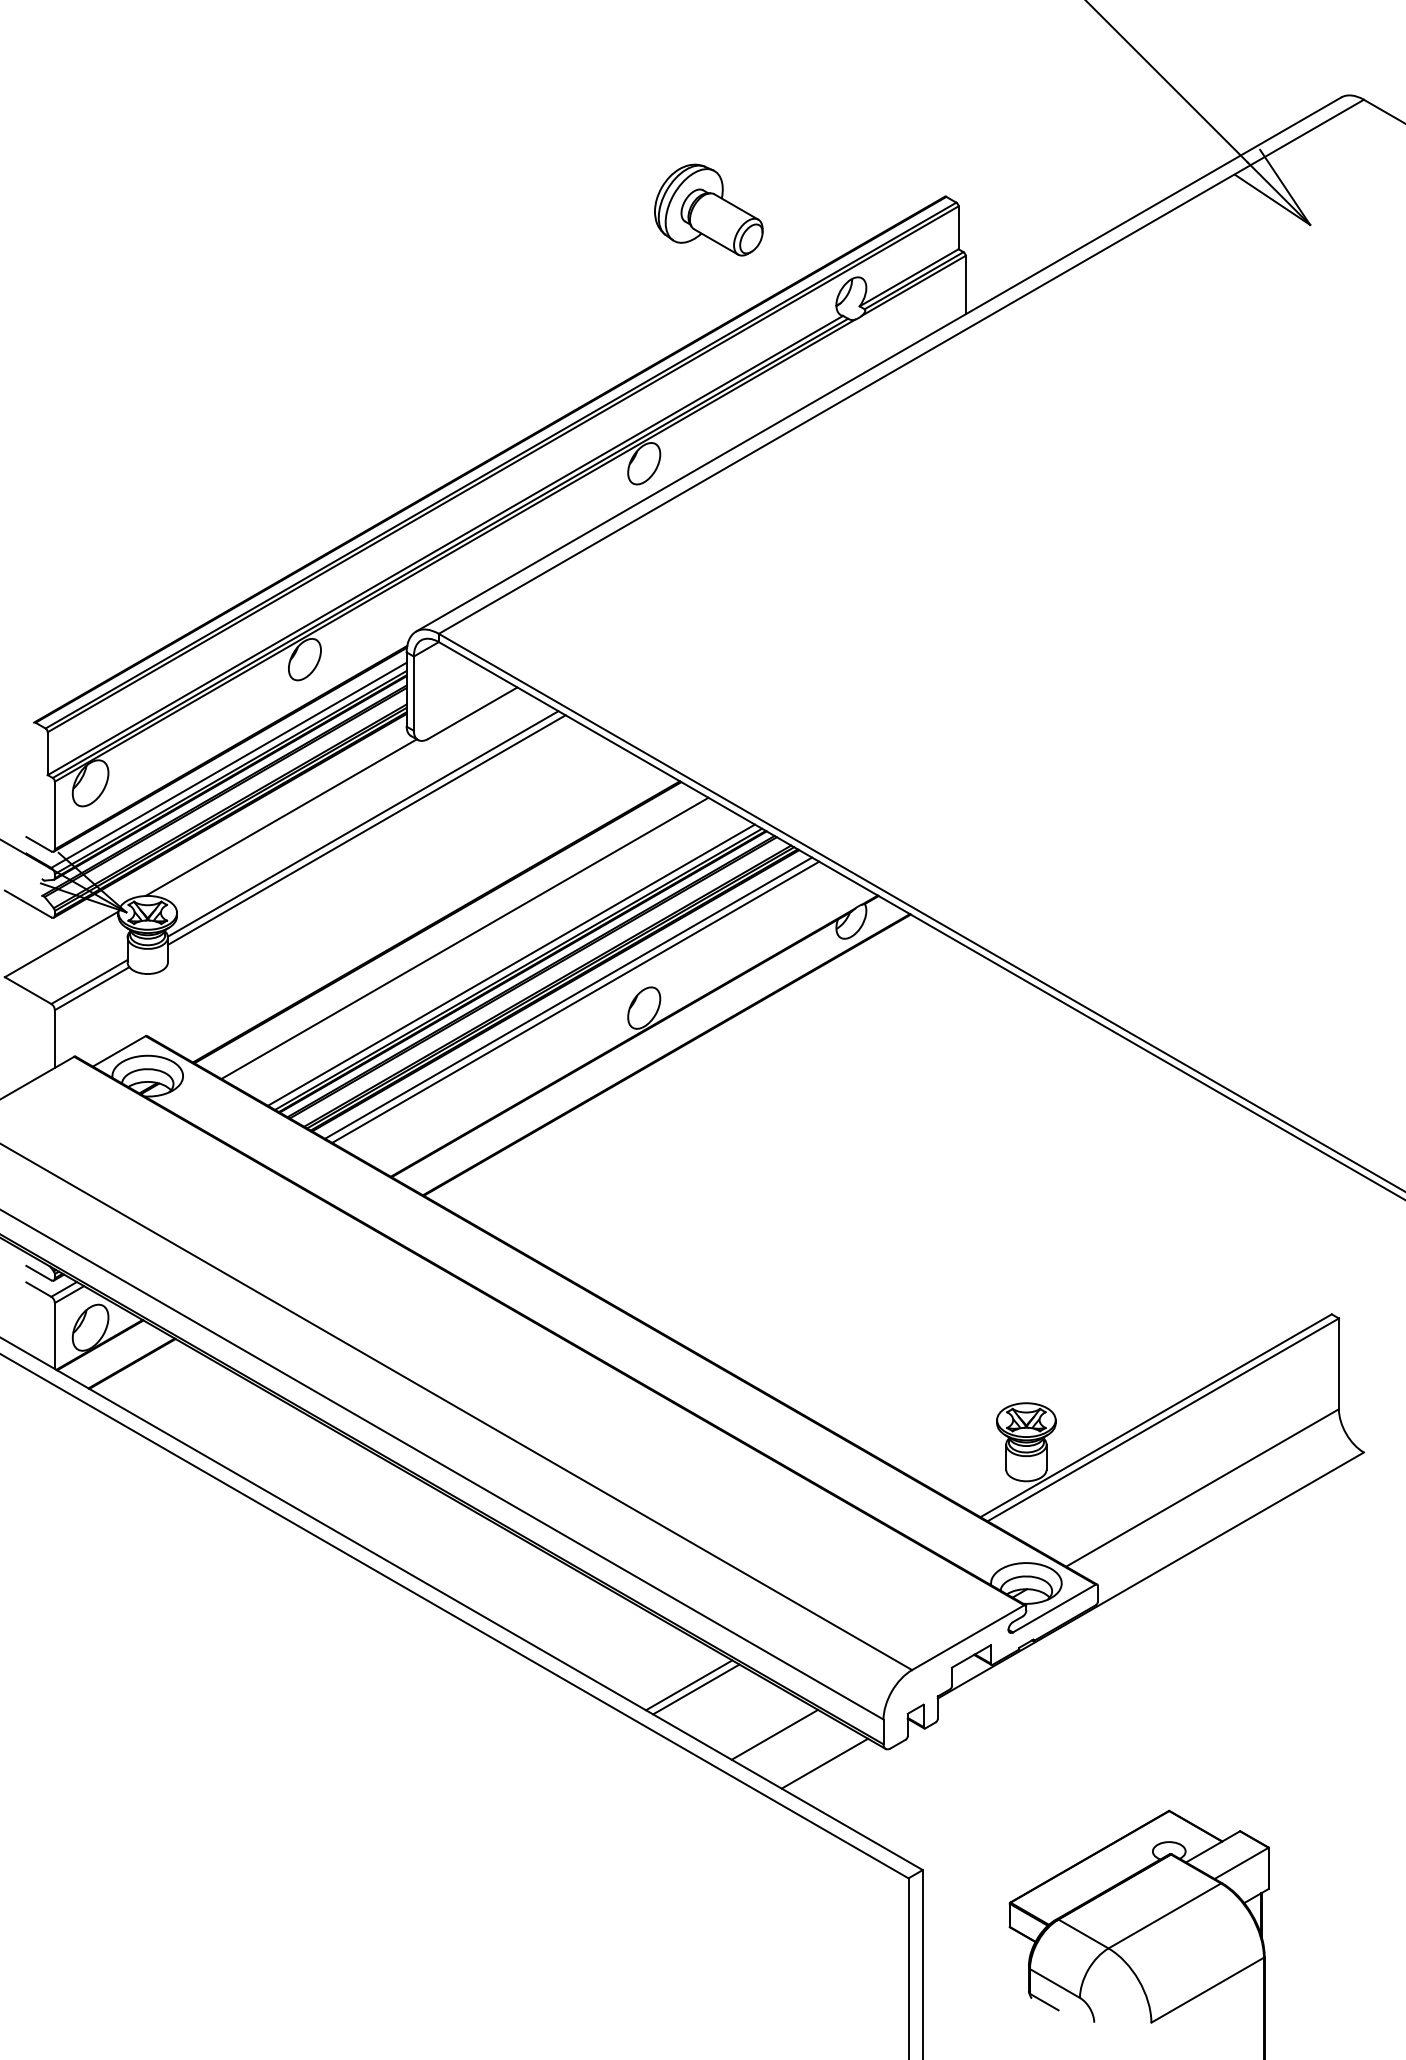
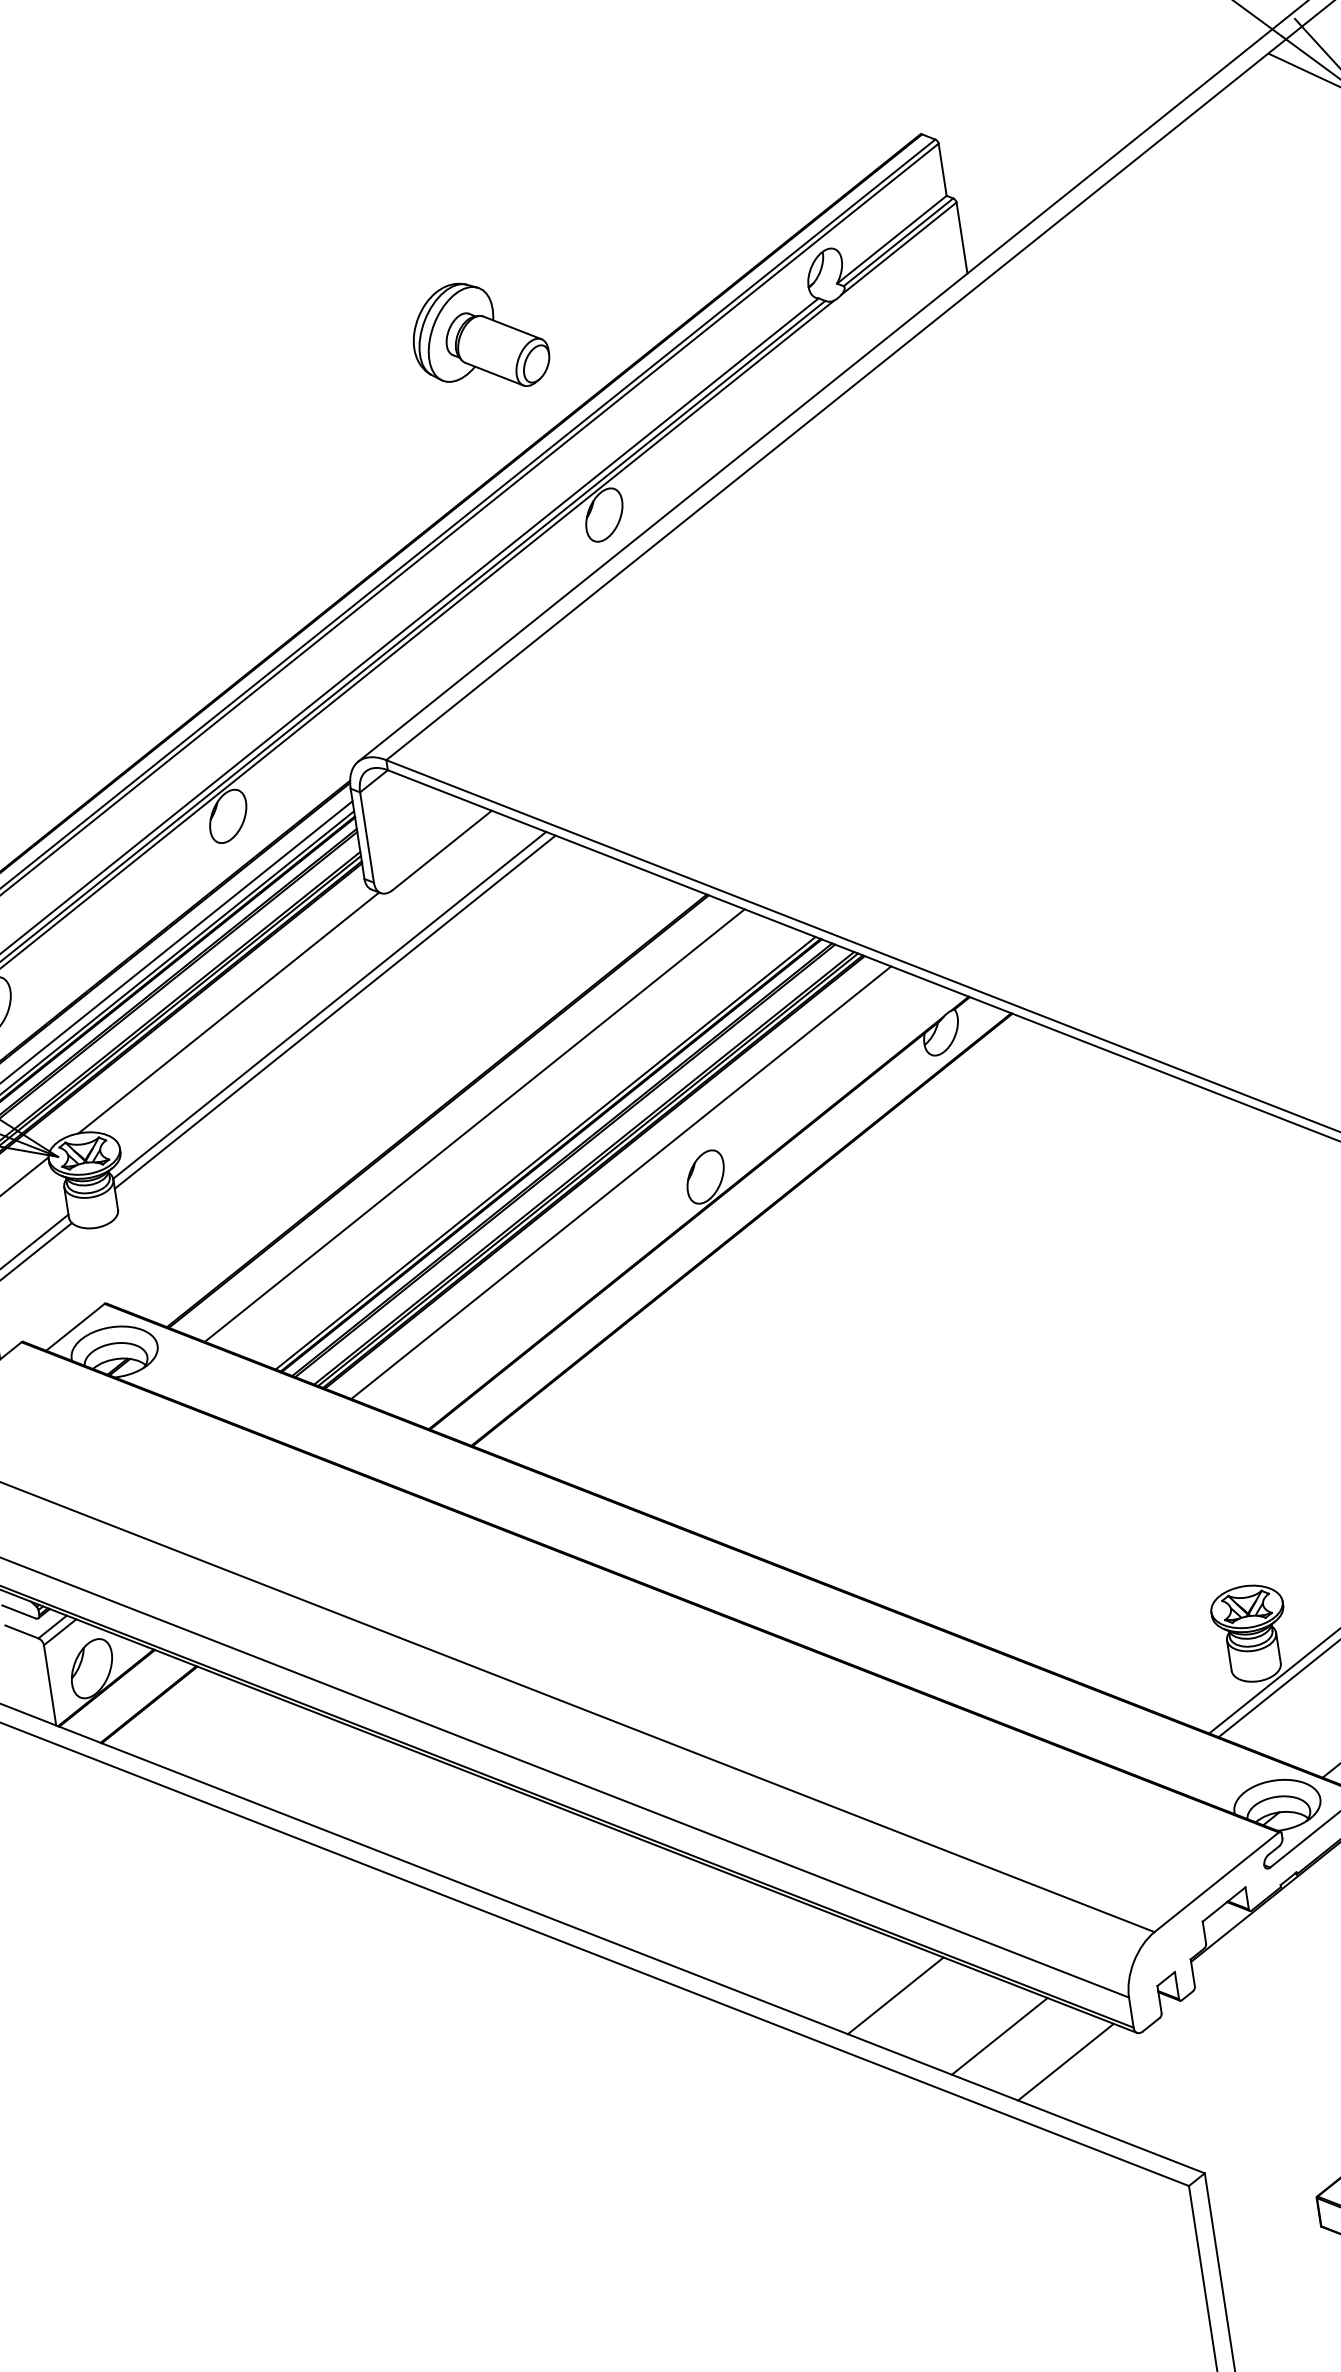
part: (708, 209) -> (479, 336), moved
line: (510, 964) -> (534, 1148), removed
line: (568, 997) -> (611, 1178), removed
line: (689, 1685) -> (886, 1992), removed

